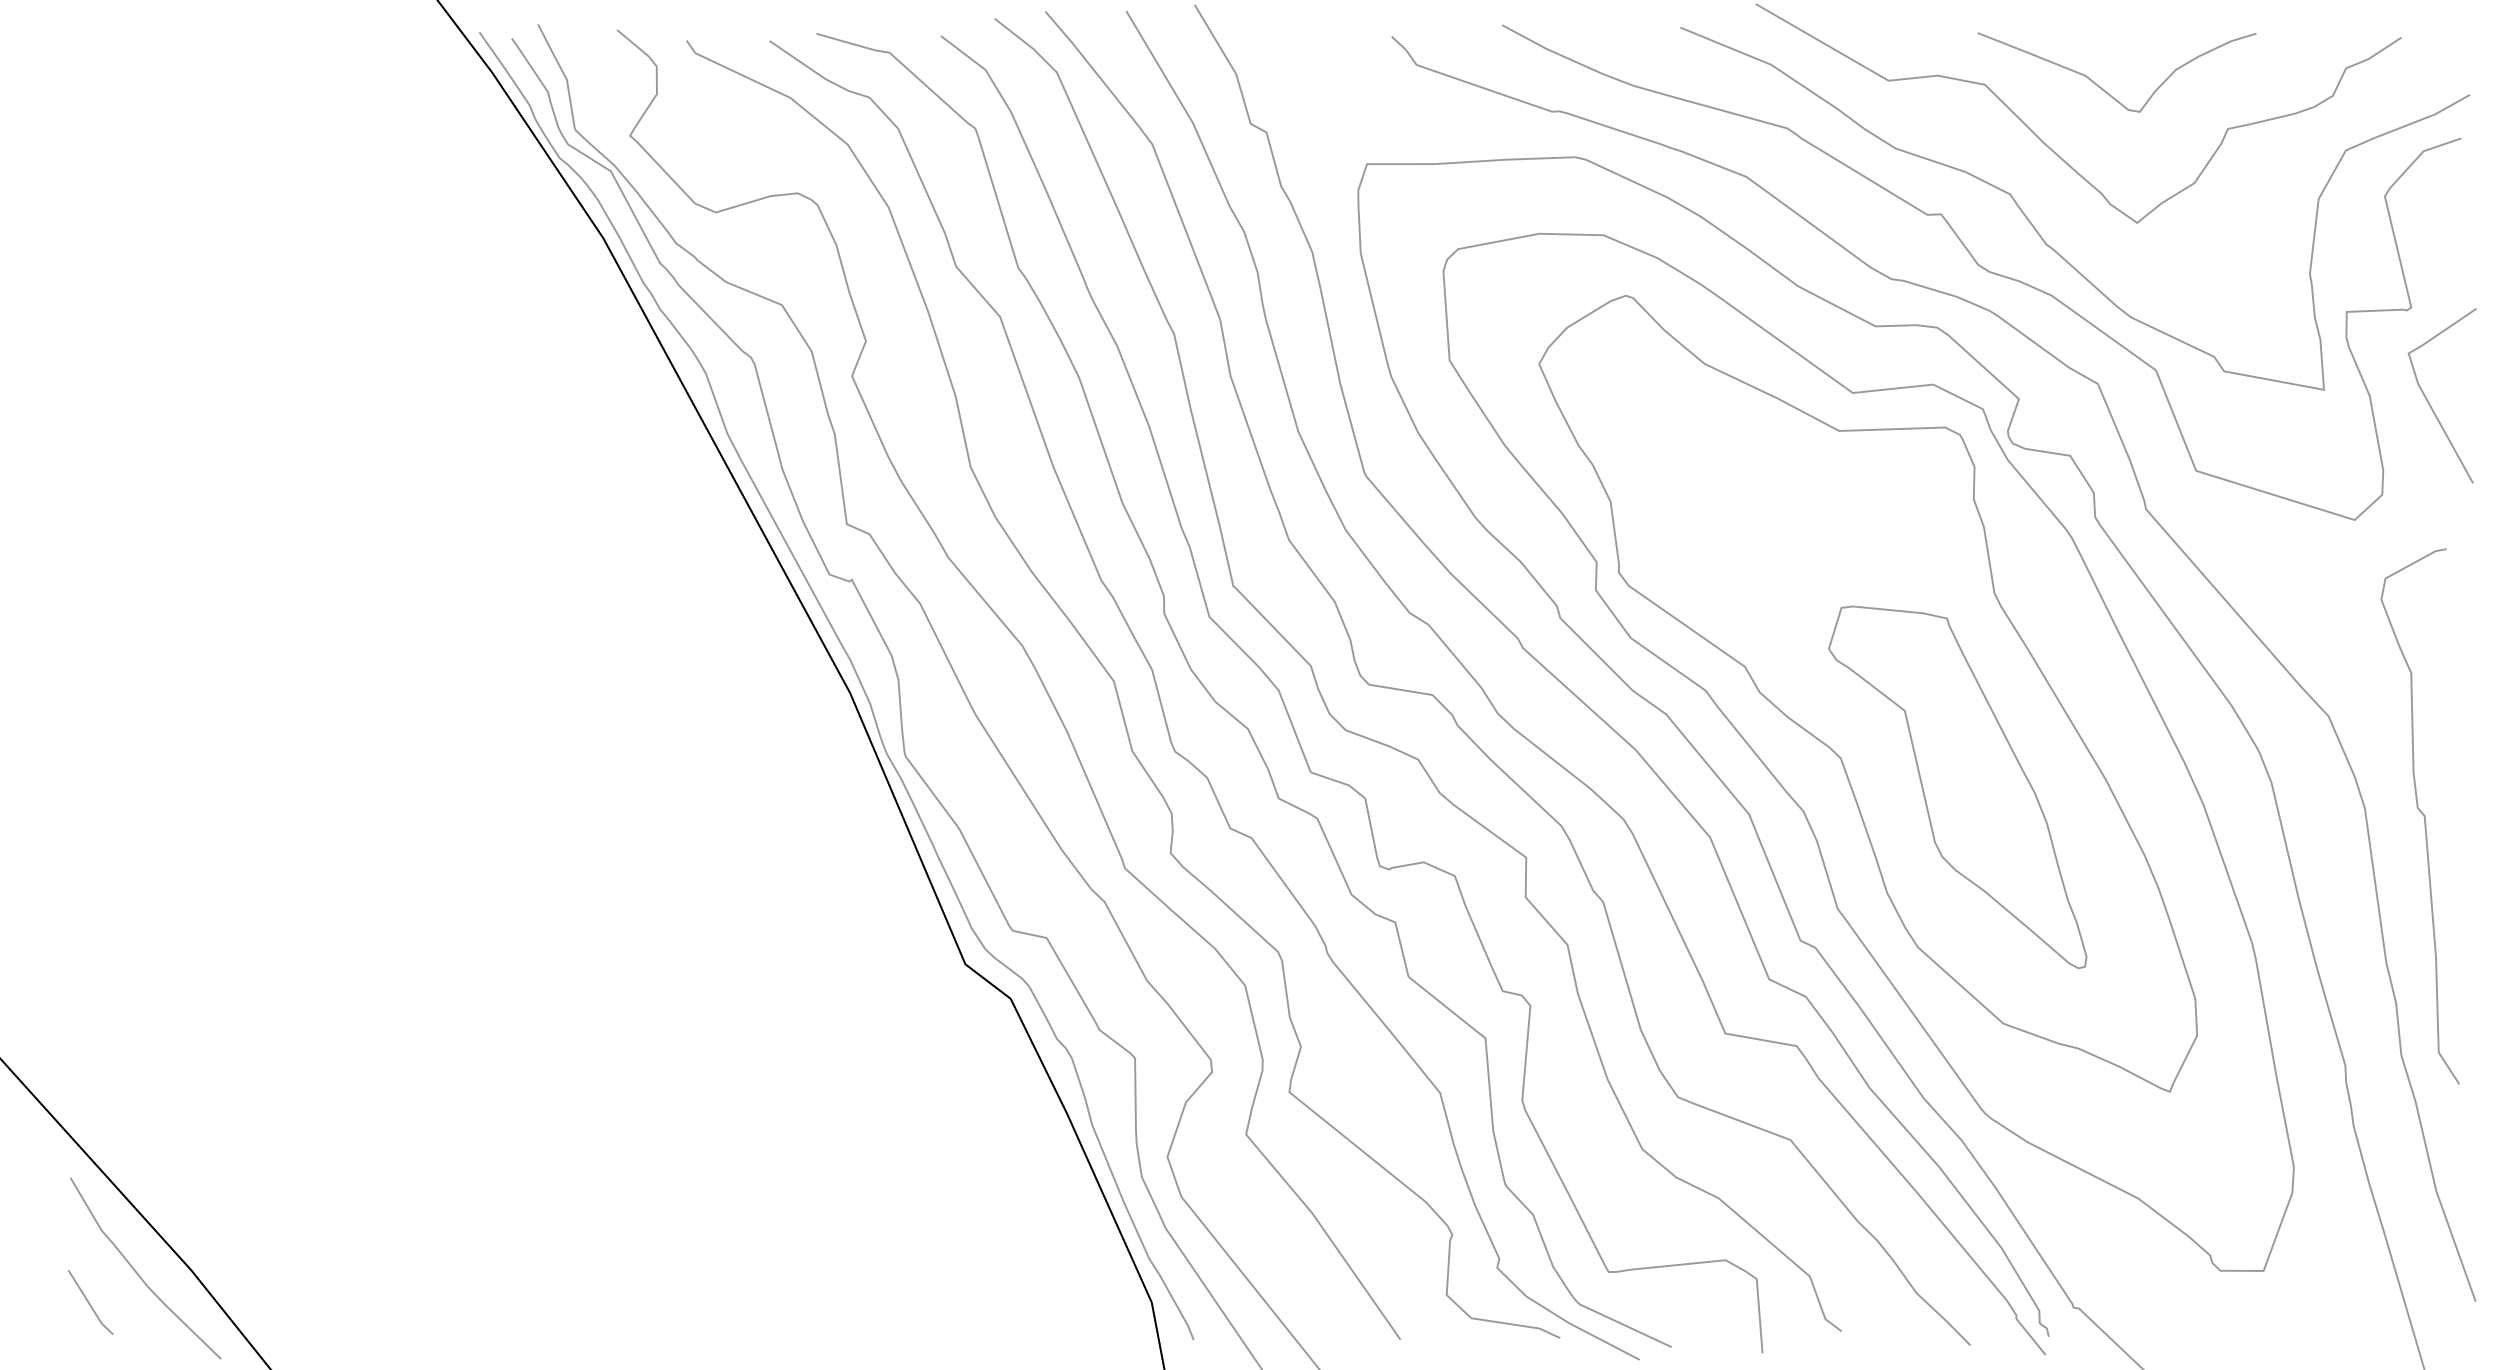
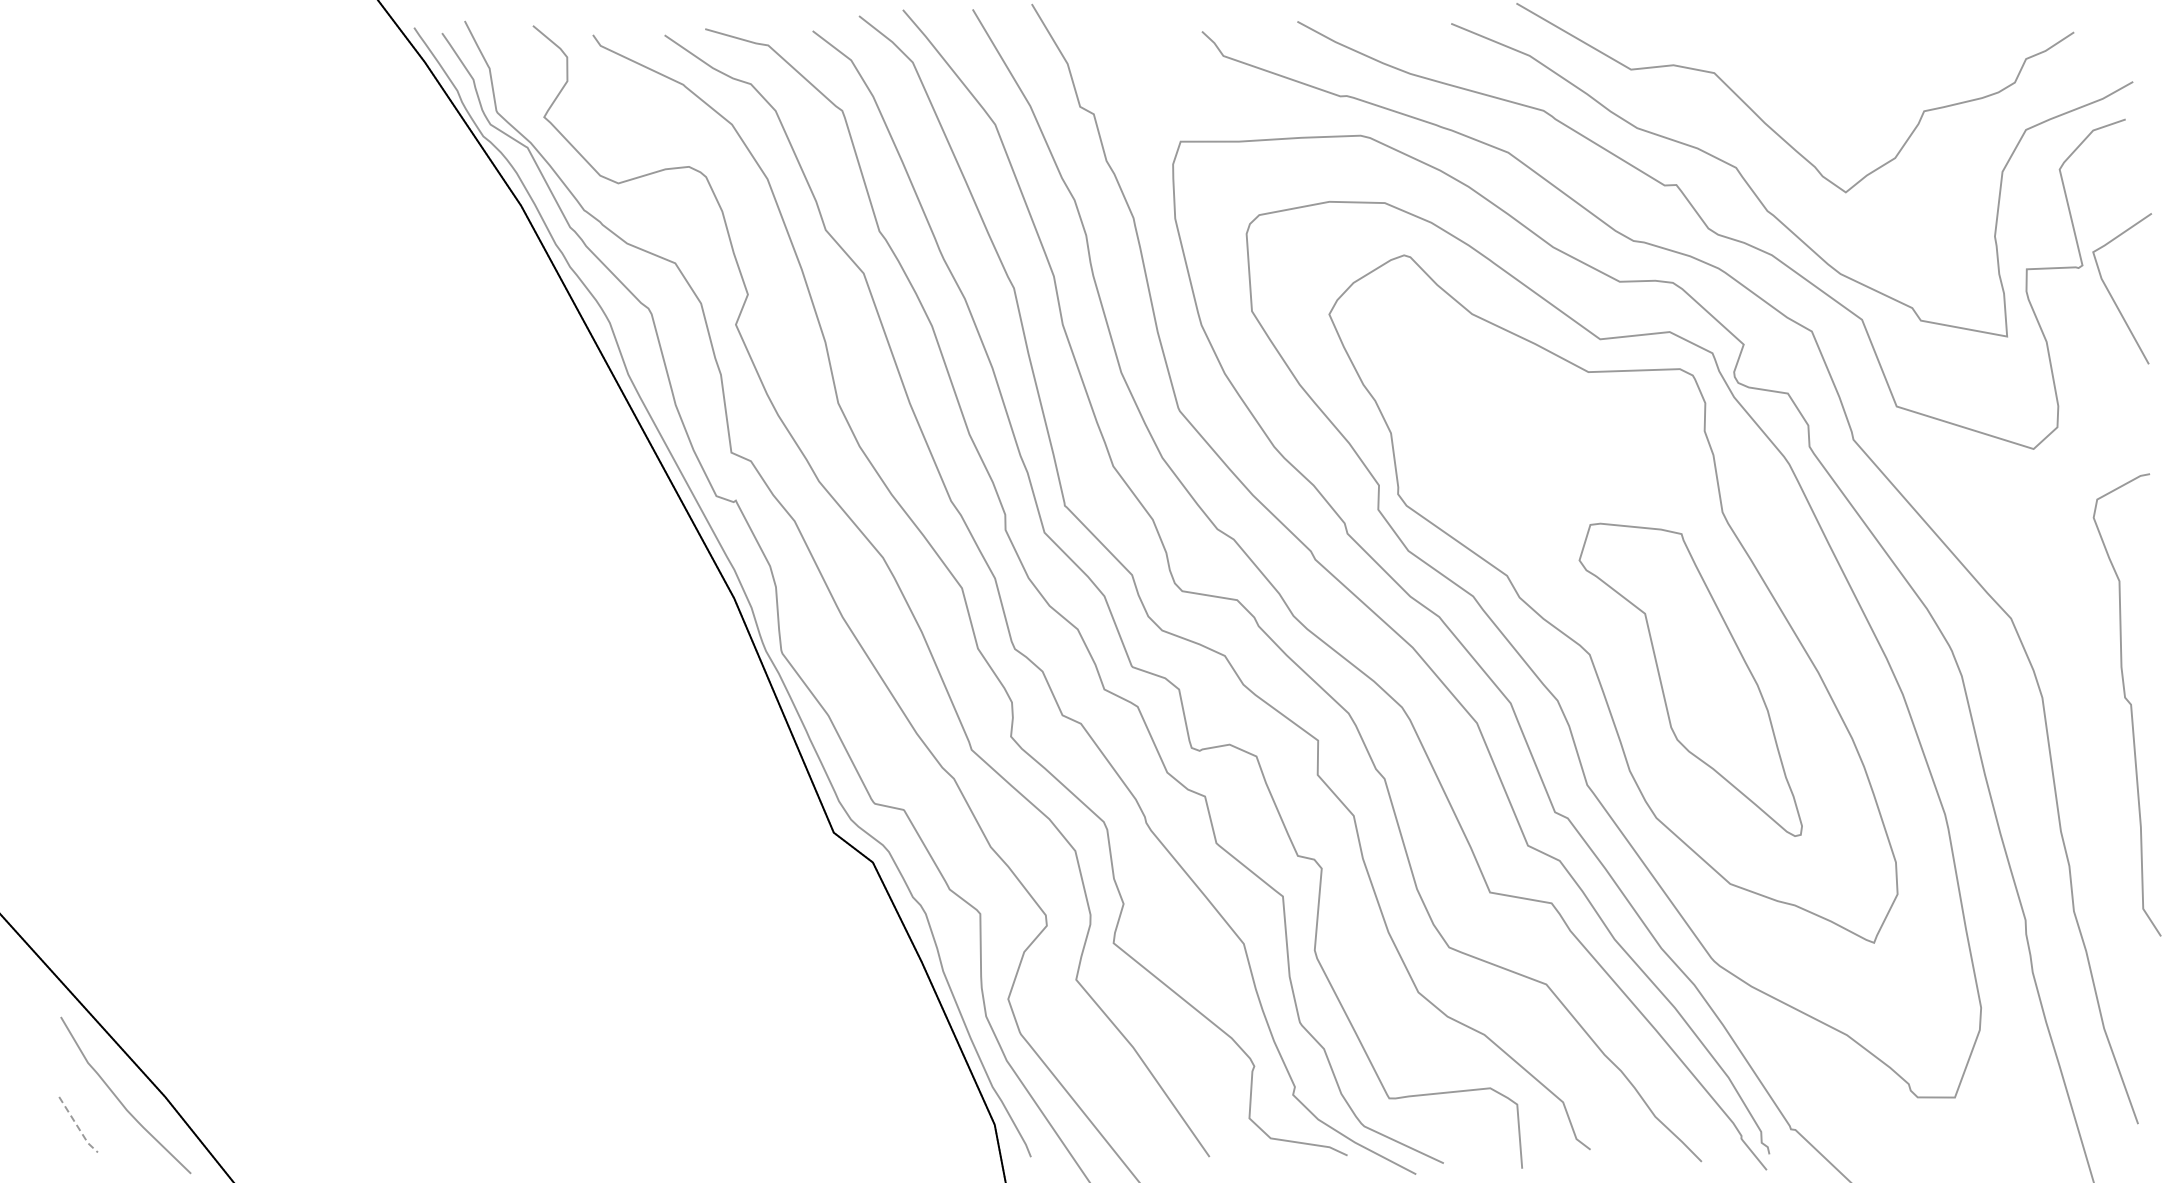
curve: (2102, 87) -> (1815, 75), removed
line: (2429, 402) -> (2111, 294), moved
curve: (2422, 815) -> (2129, 704), moved
line: (89, 1304) -> (77, 1126), solid -> dashed

